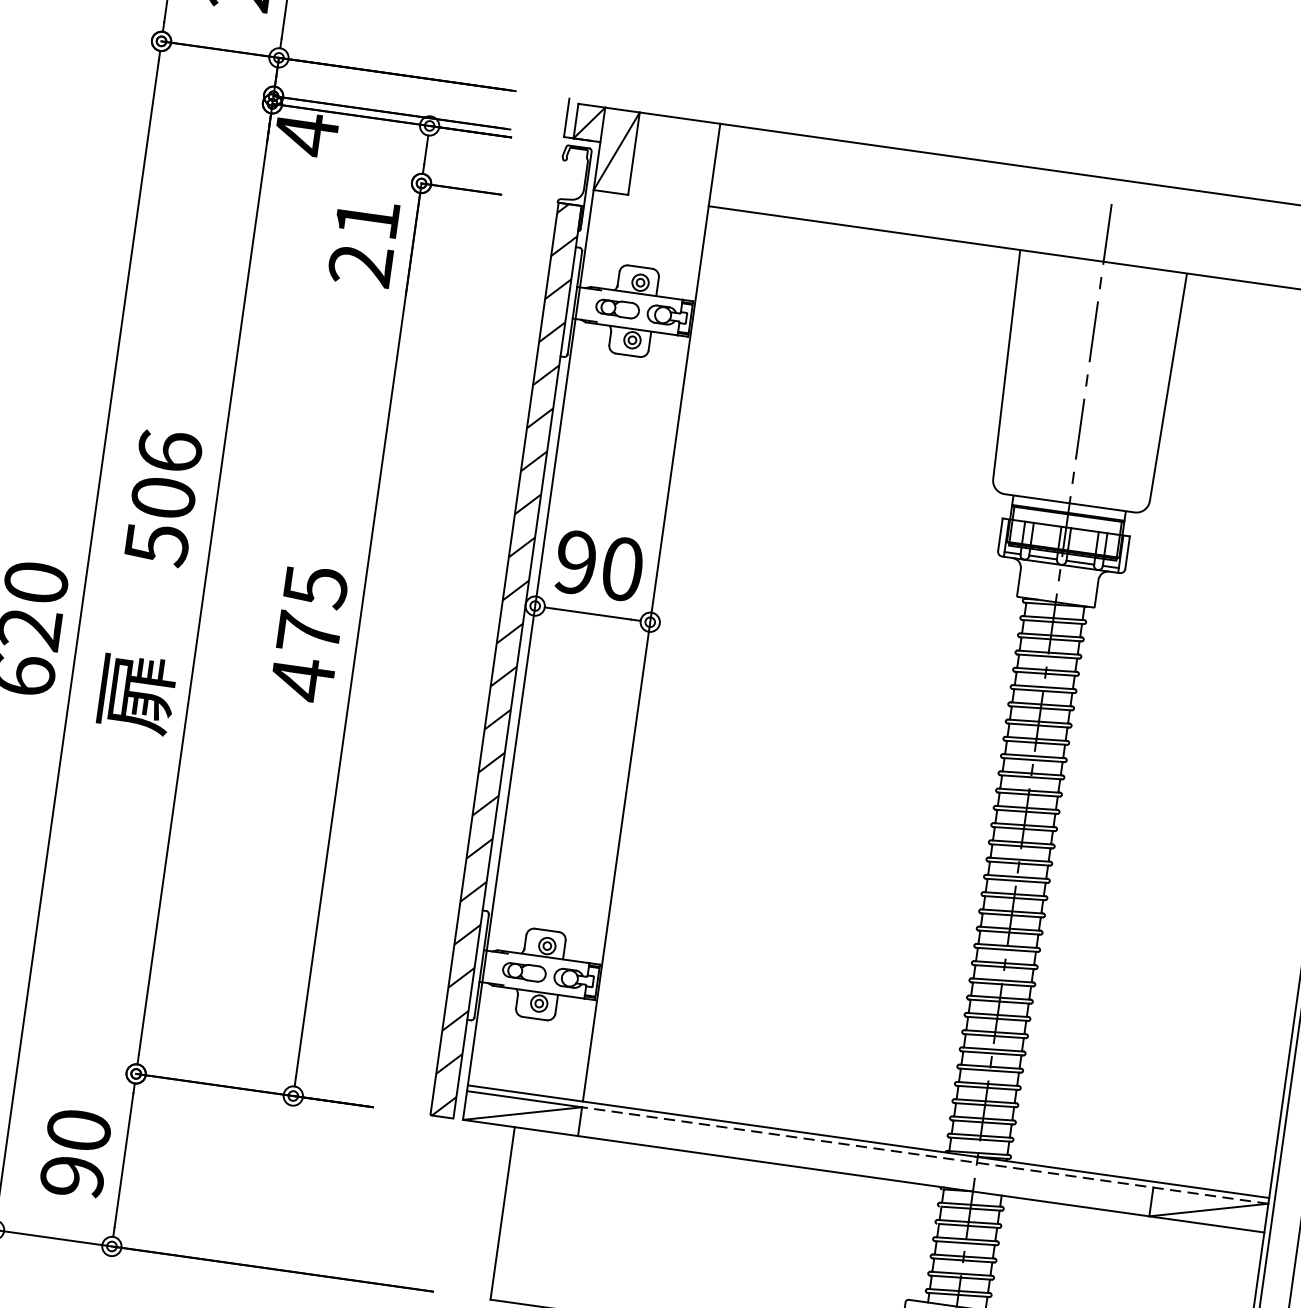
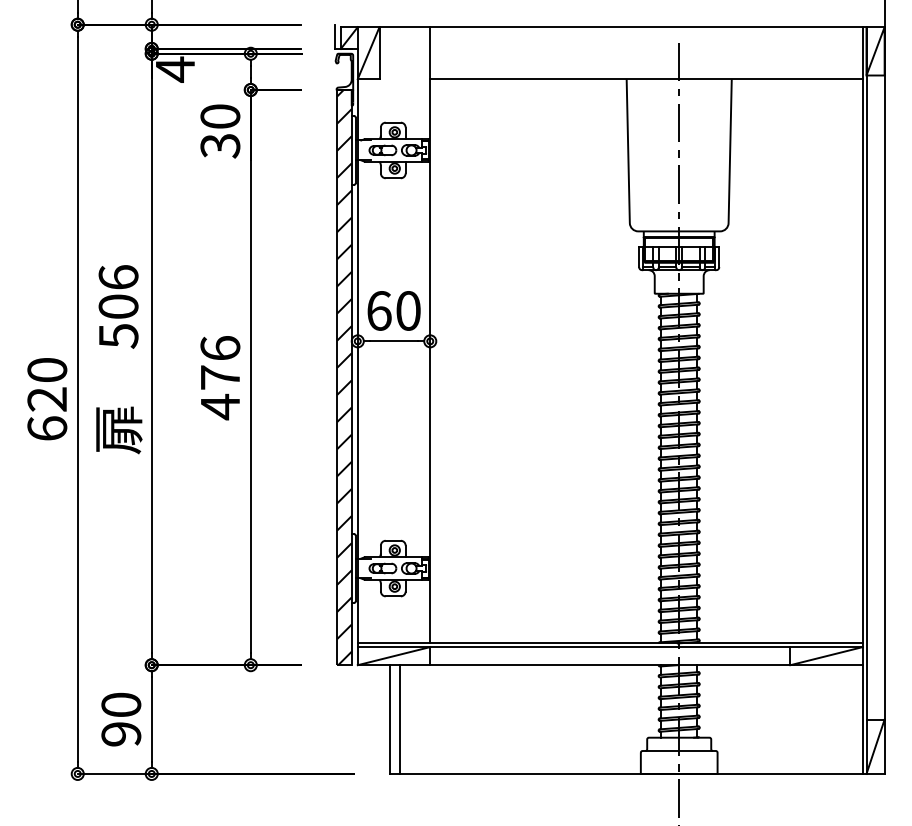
text: (364, 242) -> (220, 131), 21 -> 30
text: (576, 561) -> (379, 310), 90 -> 60
text: (315, 586) -> (220, 348), 475 -> 476
line: (925, 1156) -> (646, 647), dashed -> solid
line: (518, 1215) -> (400, 719), added

